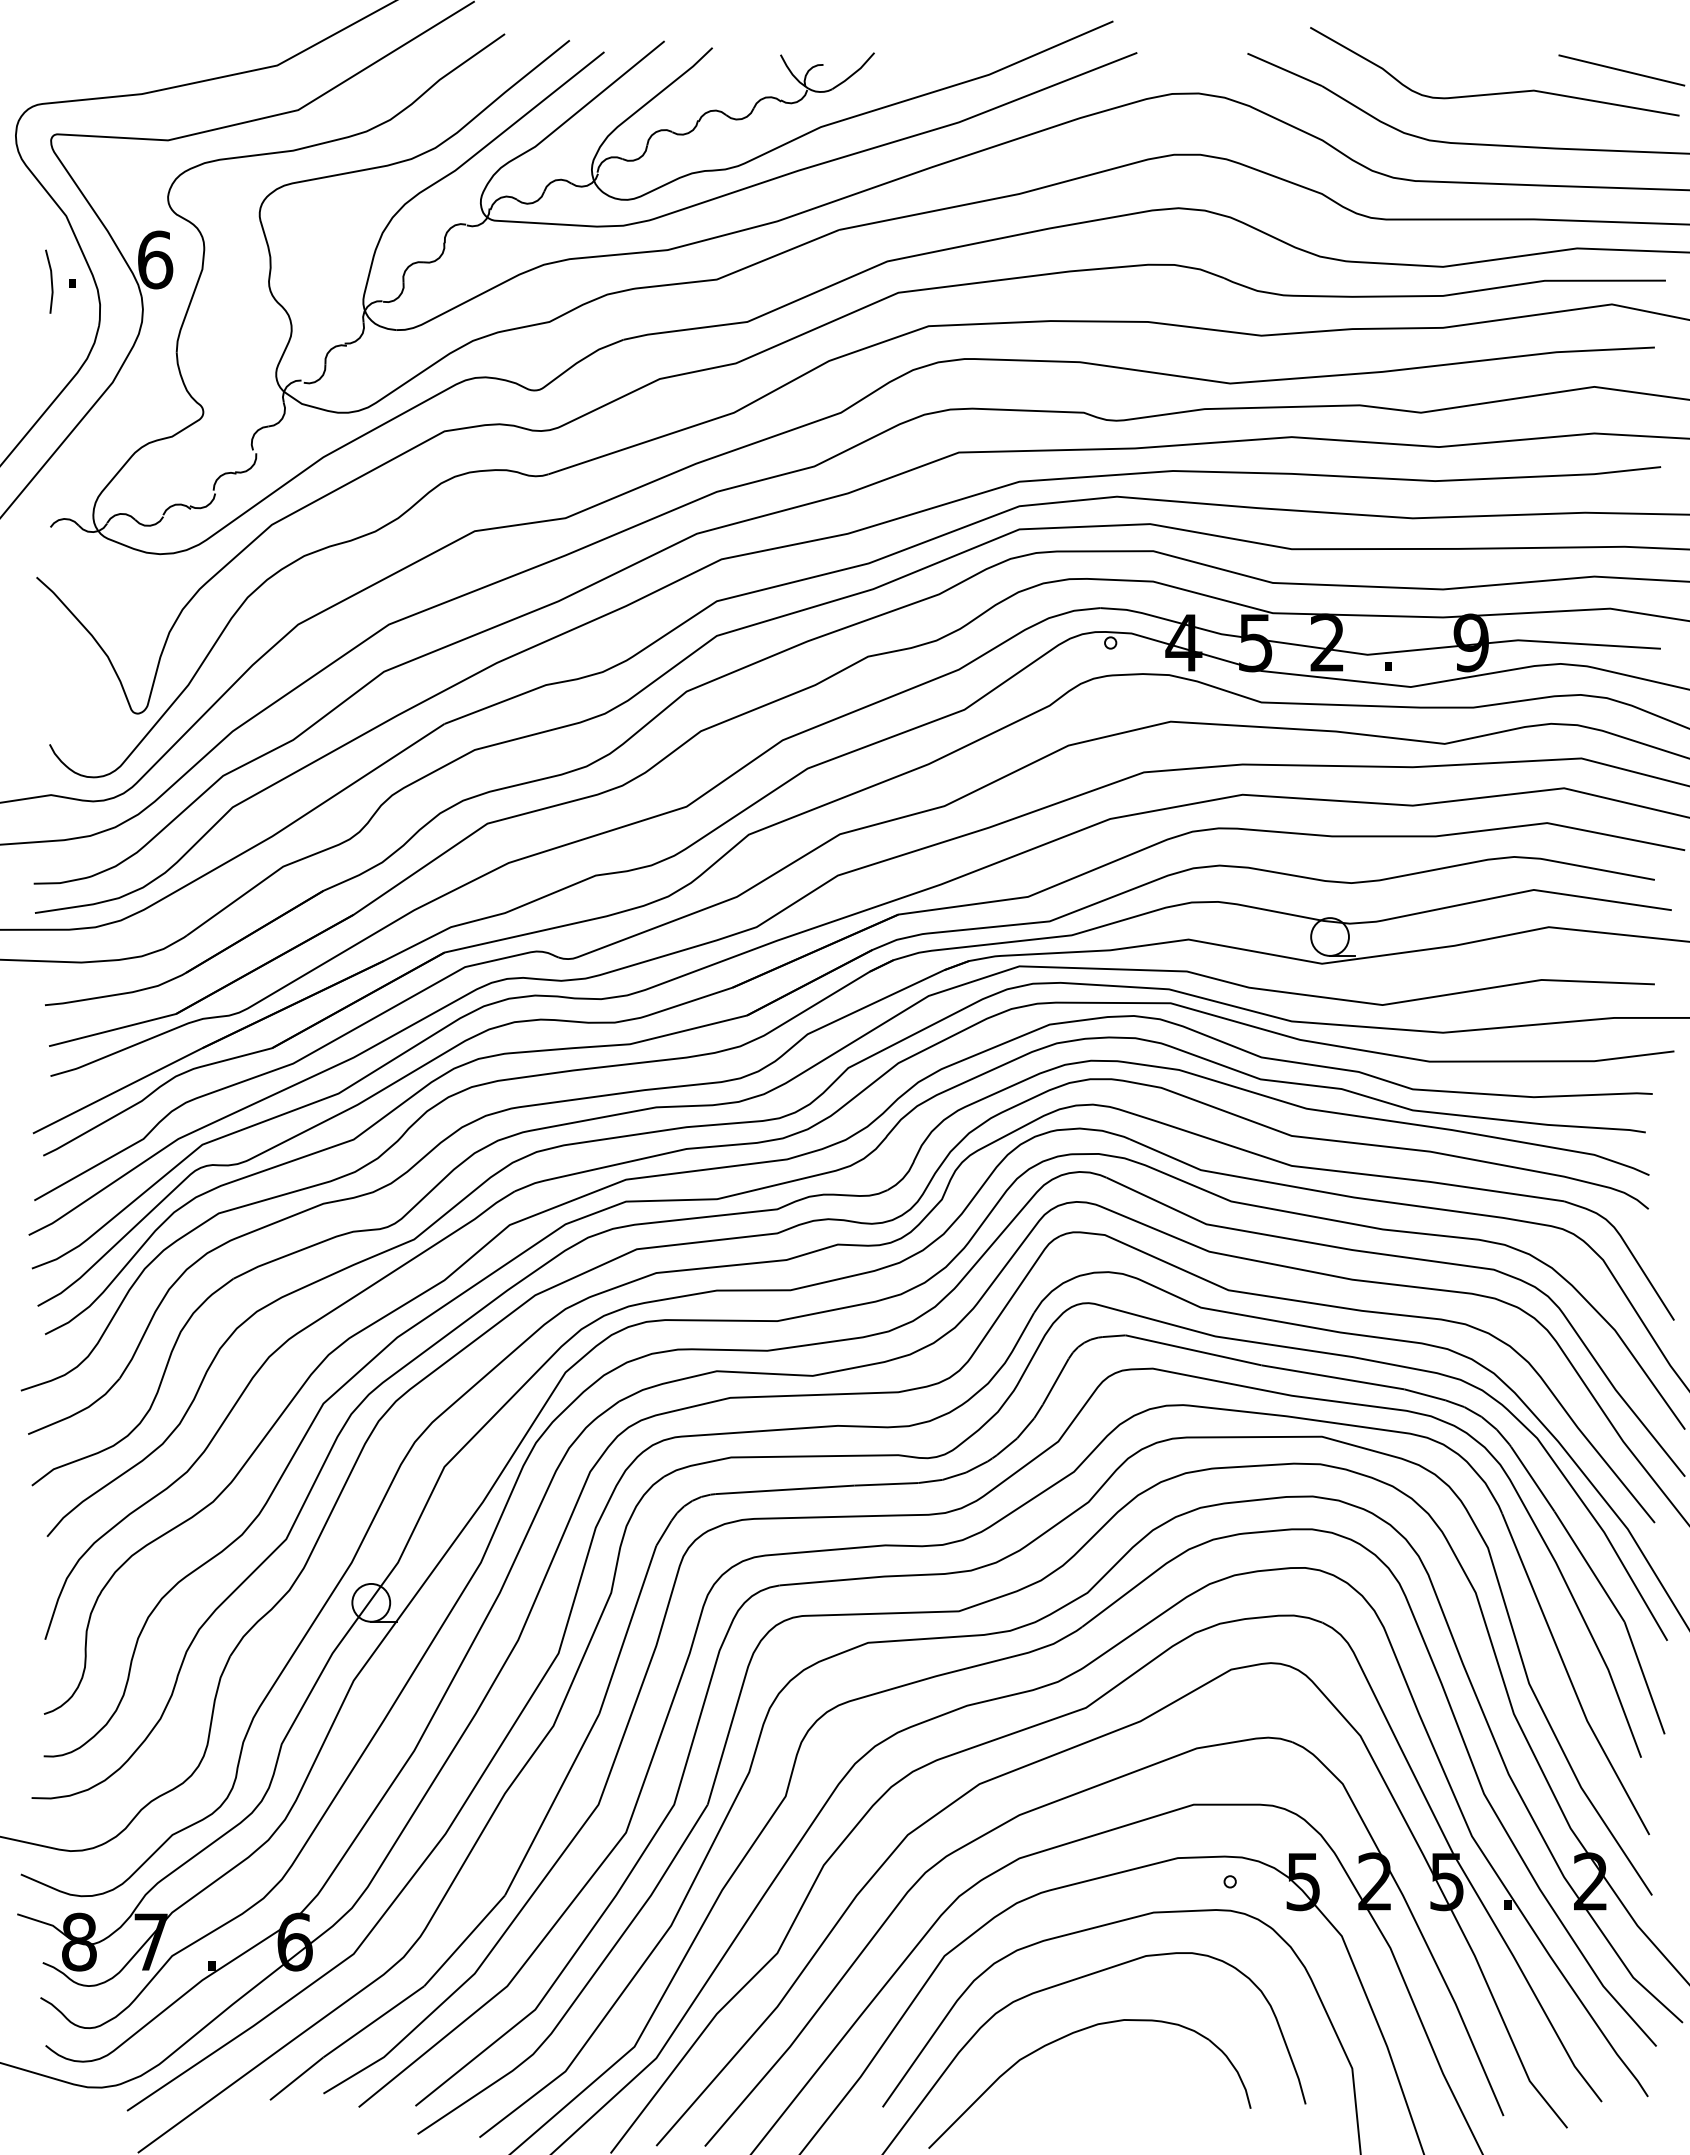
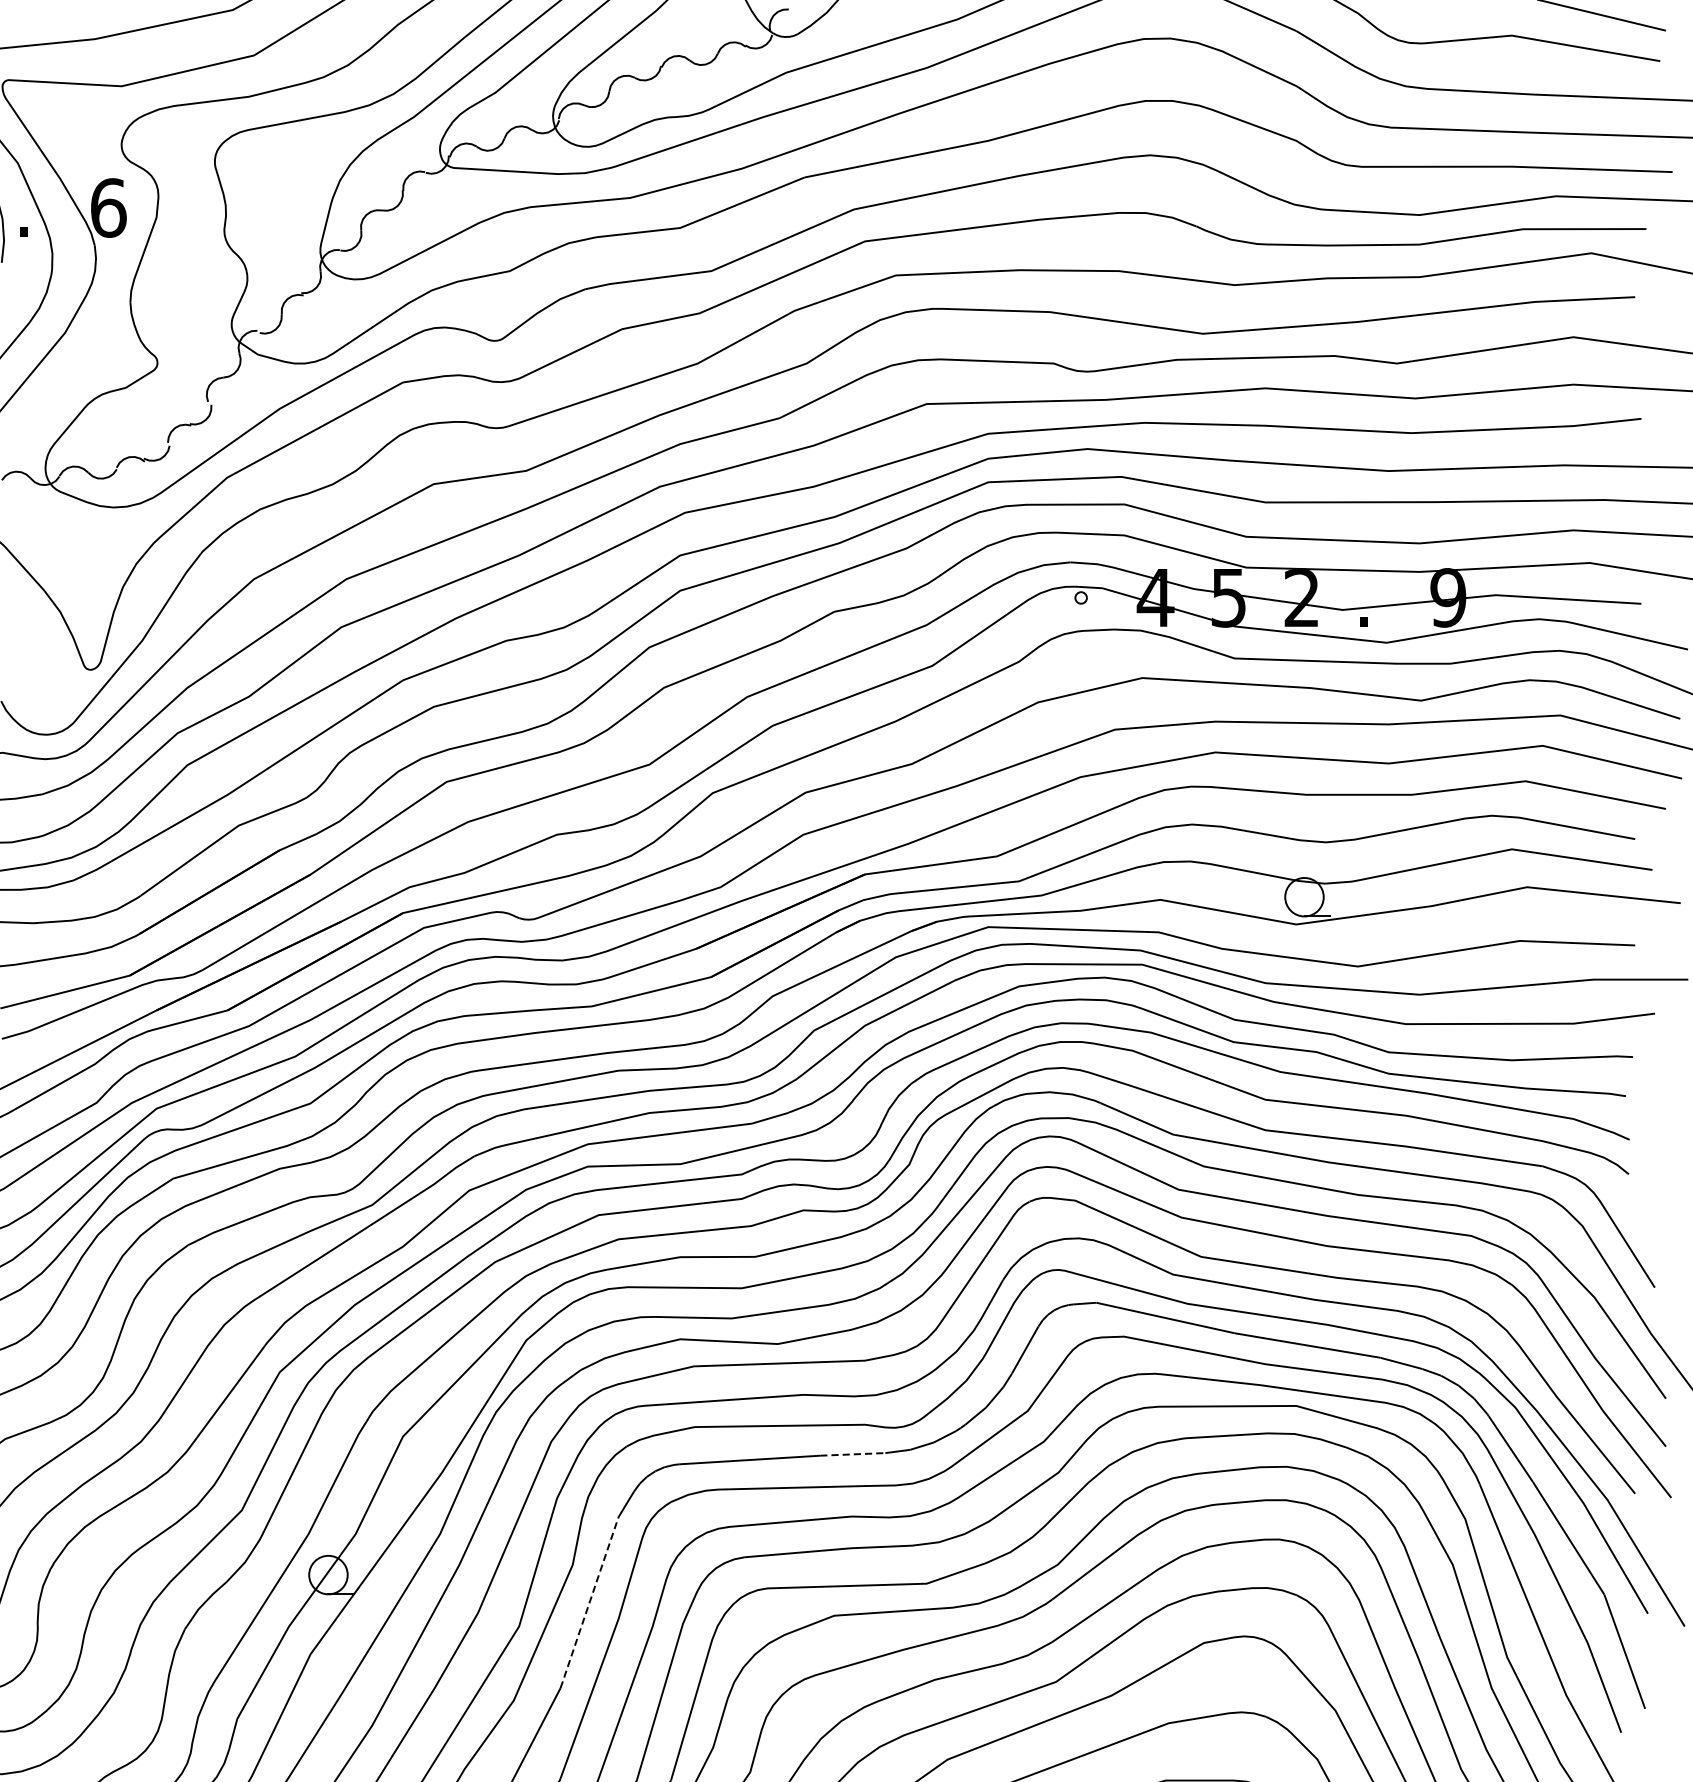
line: (886, 1484) -> (852, 1454), solid -> dashed
line: (627, 1629) -> (589, 1602), solid -> dashed

